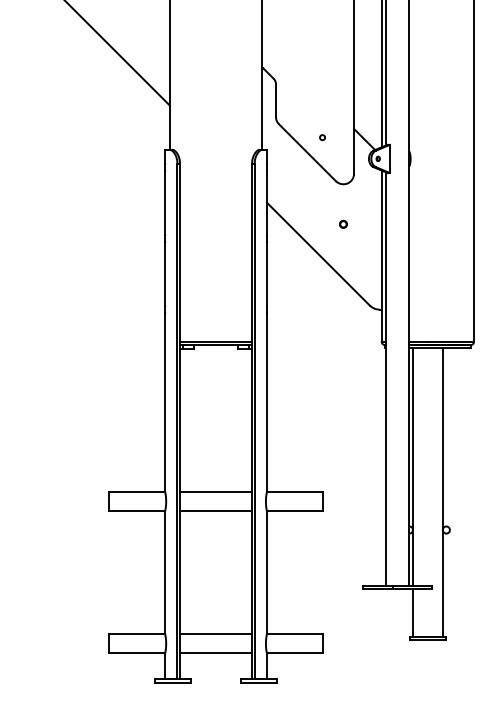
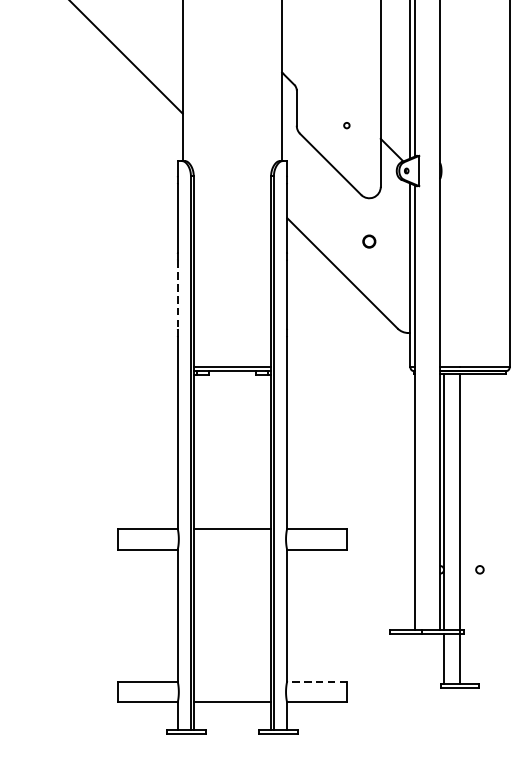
circle: (322, 137) -> (346, 125), moved
part: (343, 223) -> (369, 240), size x1.6
line: (165, 274) -> (178, 295), solid -> dashed
line: (442, 492) -> (459, 529), moved
line: (216, 511) -> (232, 549), removed
line: (216, 634) -> (232, 682), removed
line: (294, 634) -> (316, 682), solid -> dashed

